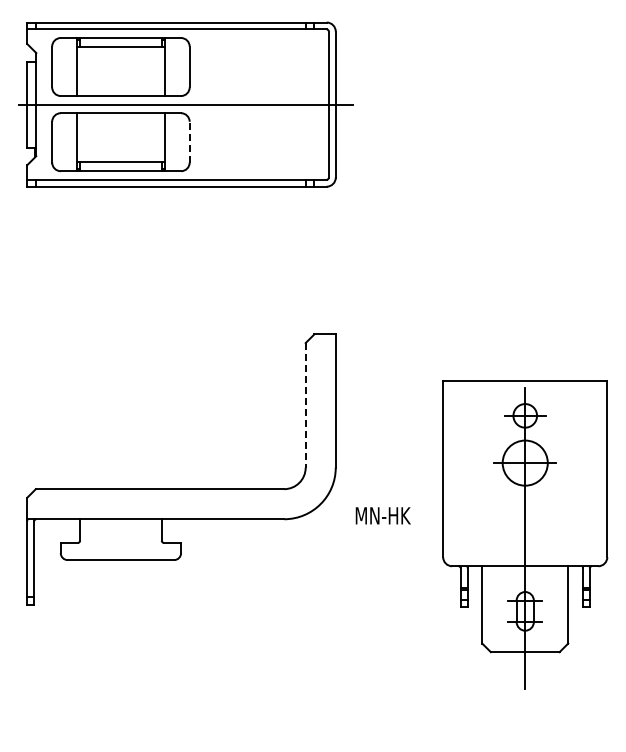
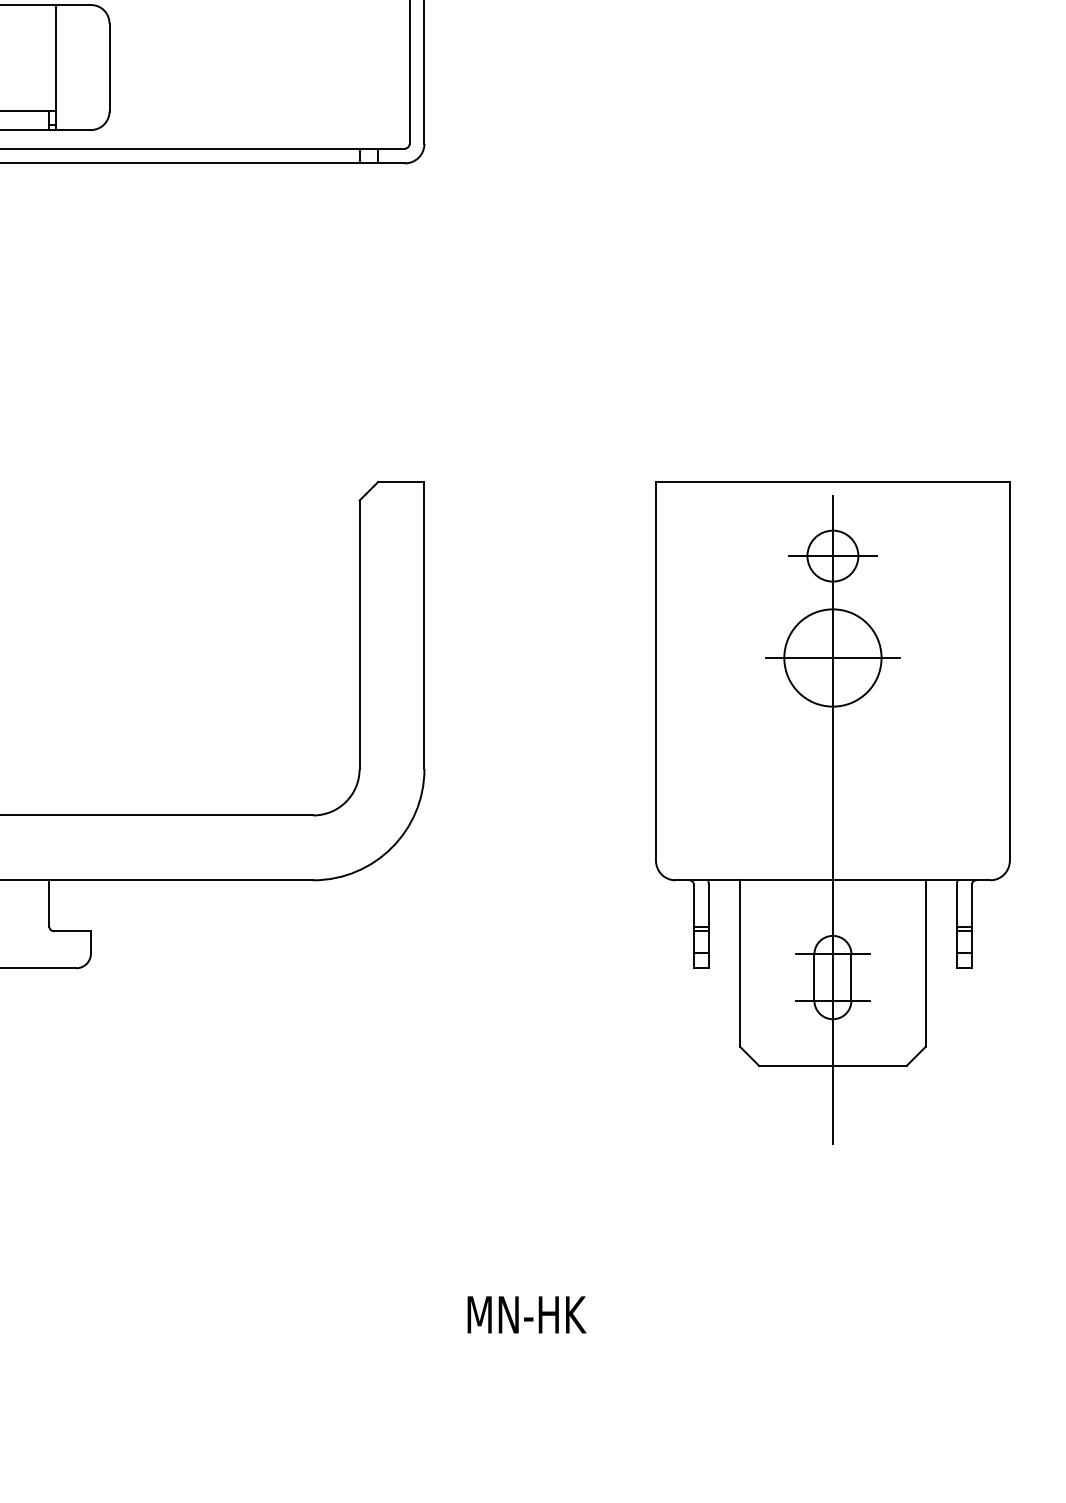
line: (189, 141) -> (109, 65), dashed -> solid
line: (305, 405) -> (359, 635), dashed -> solid
text: (382, 515) -> (525, 1314), moved
part: (525, 534) -> (833, 811), moved

